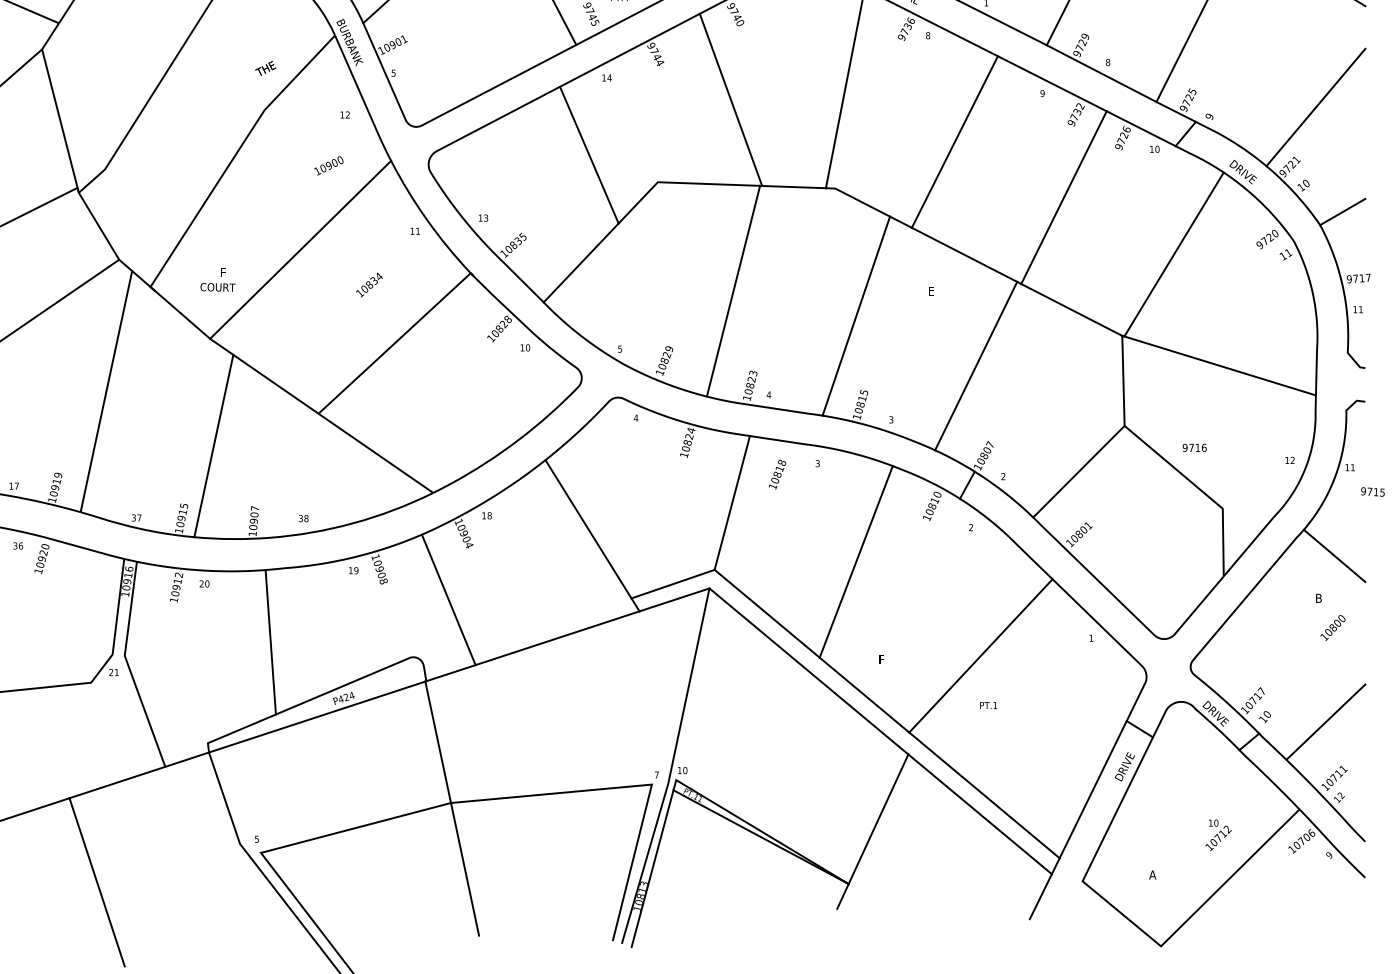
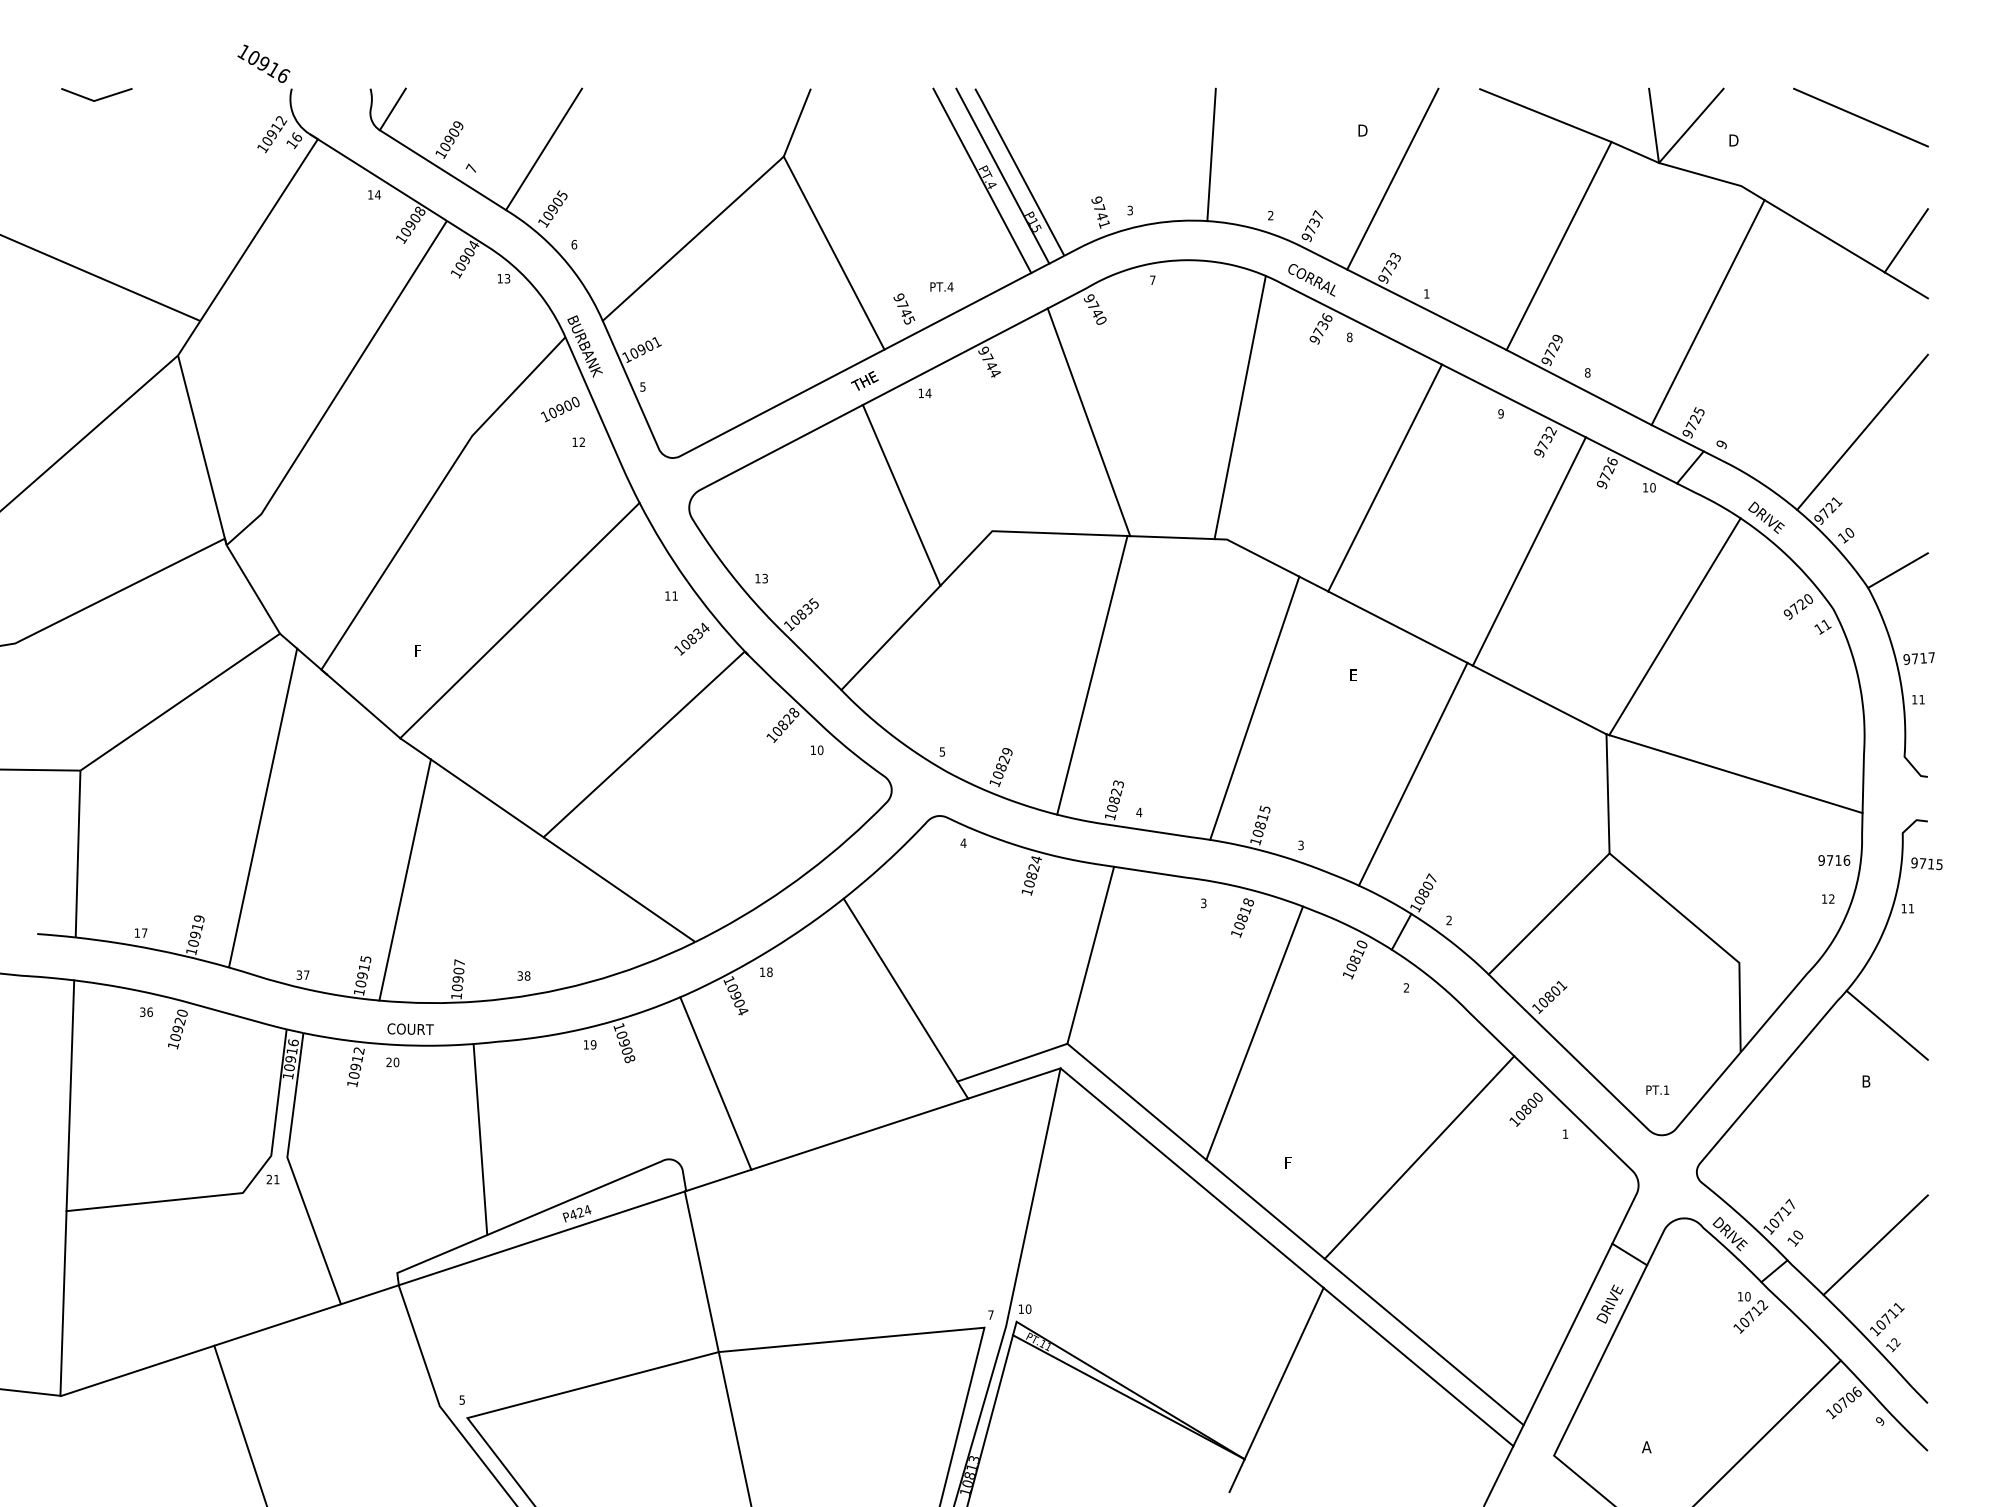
text: (265, 68) -> (864, 380), moved
text: (329, 165) -> (560, 409), moved
text: (369, 284) -> (691, 638), moved
text: (217, 286) -> (410, 1028), moved
text: (1194, 447) -> (1834, 860), moved
text: (777, 474) -> (1242, 917), moved
text: (1372, 491) -> (1926, 863), moved
text: (1332, 627) -> (1525, 1109), moved
text: (988, 705) -> (1657, 1089), moved
text: (1218, 835) -> (1750, 1312), moved

